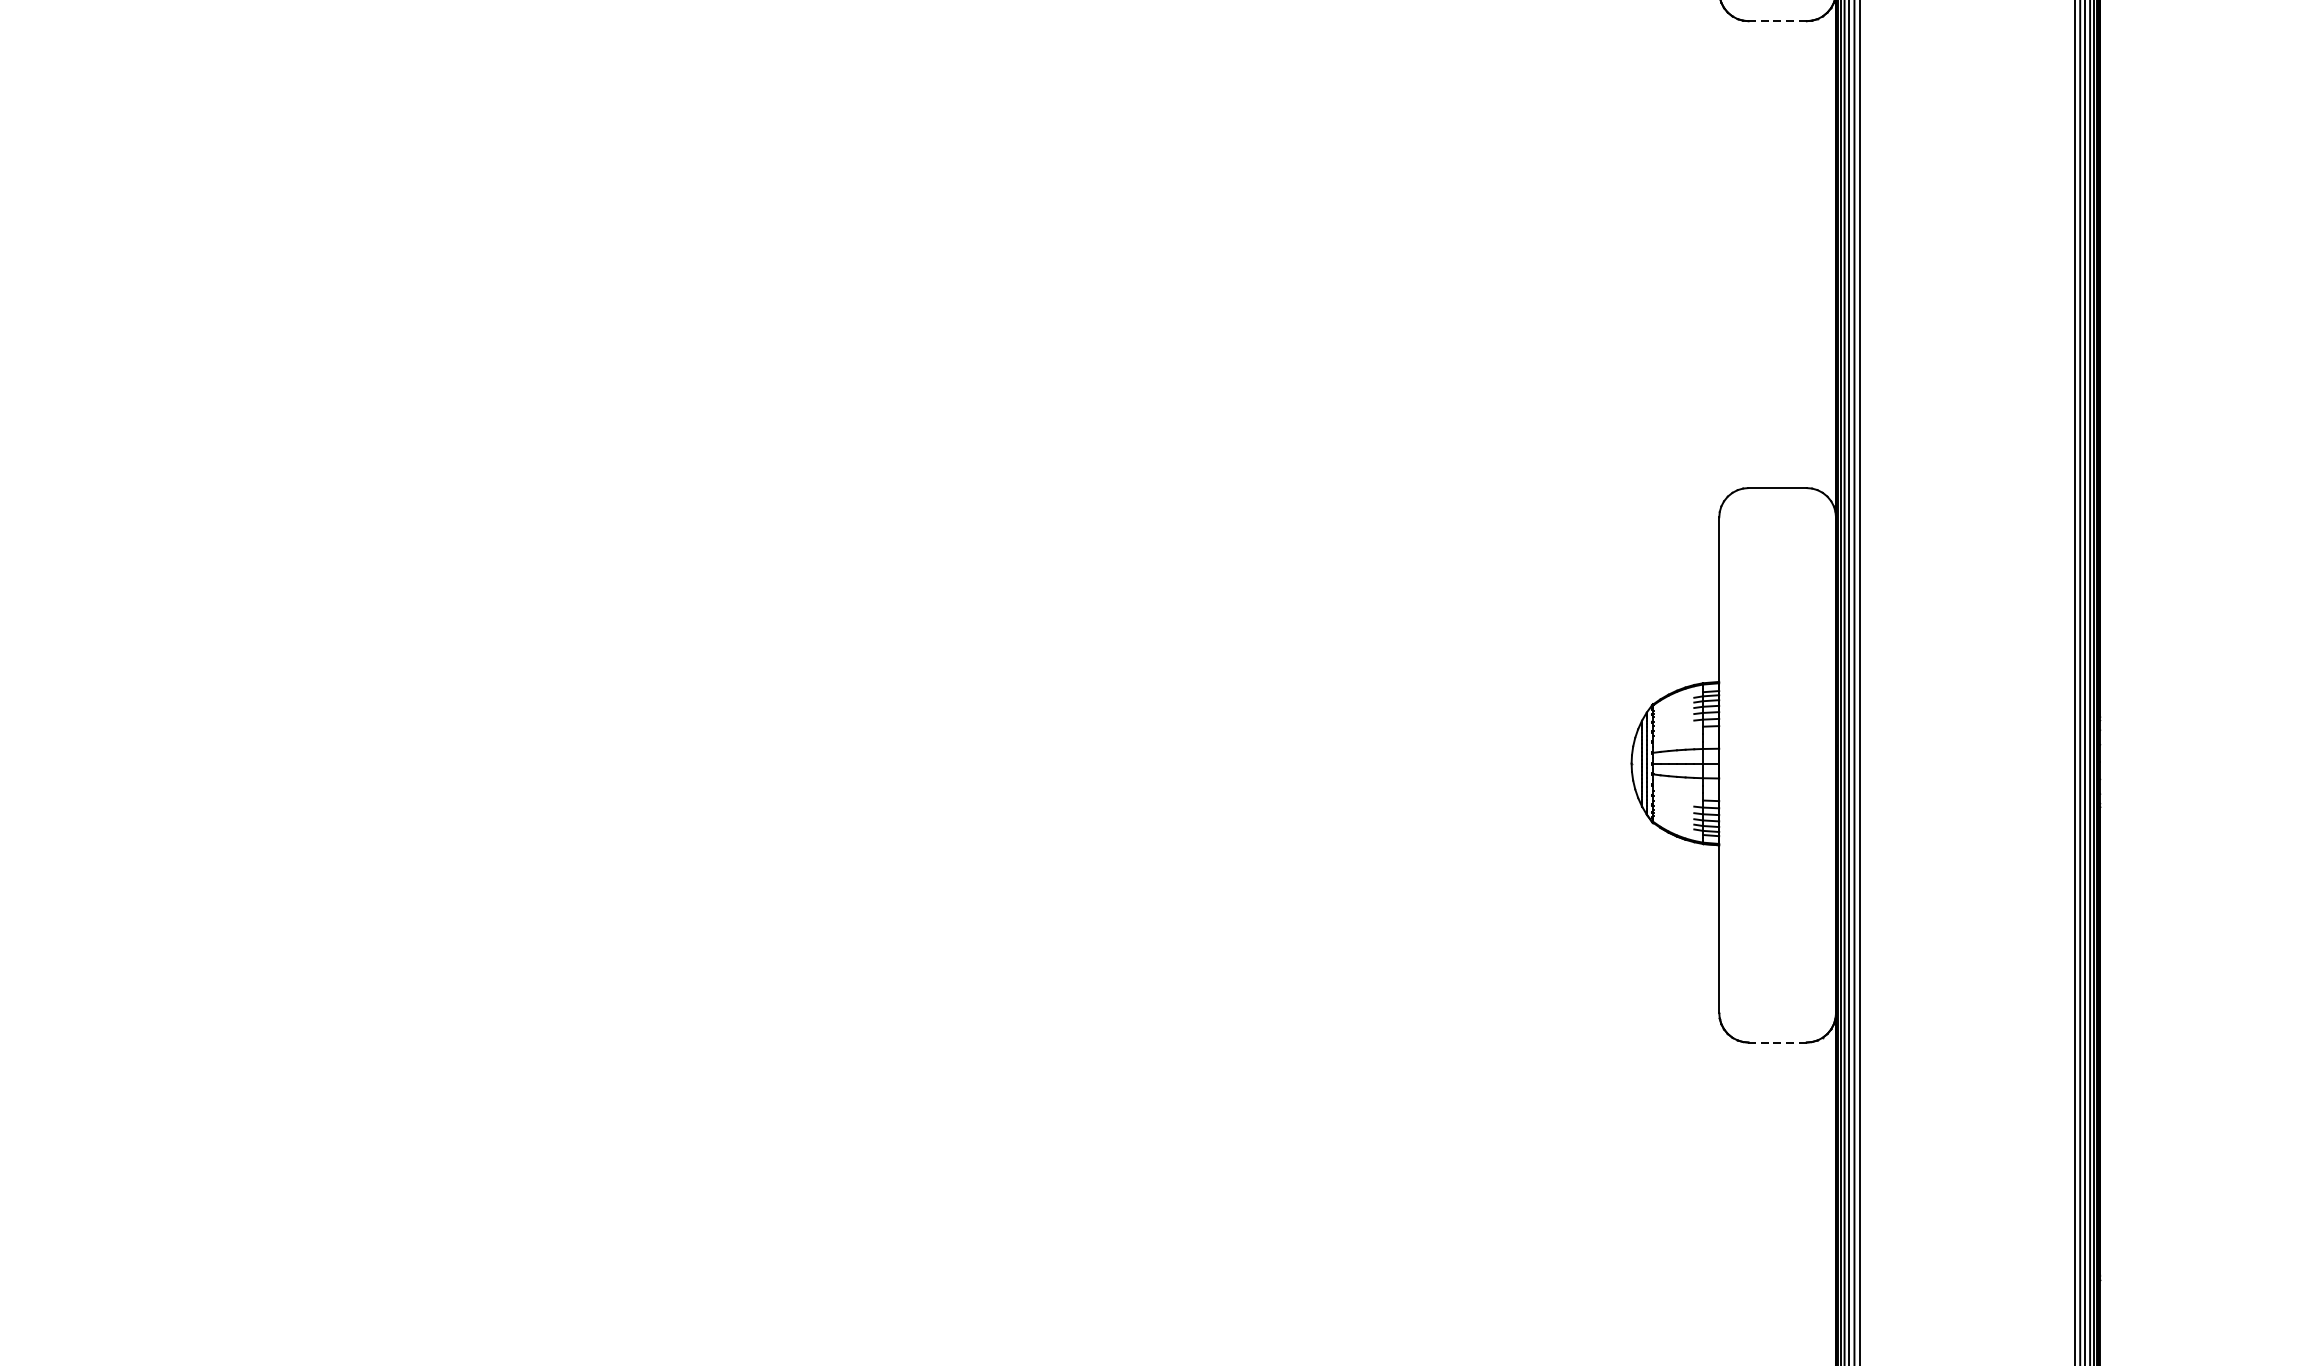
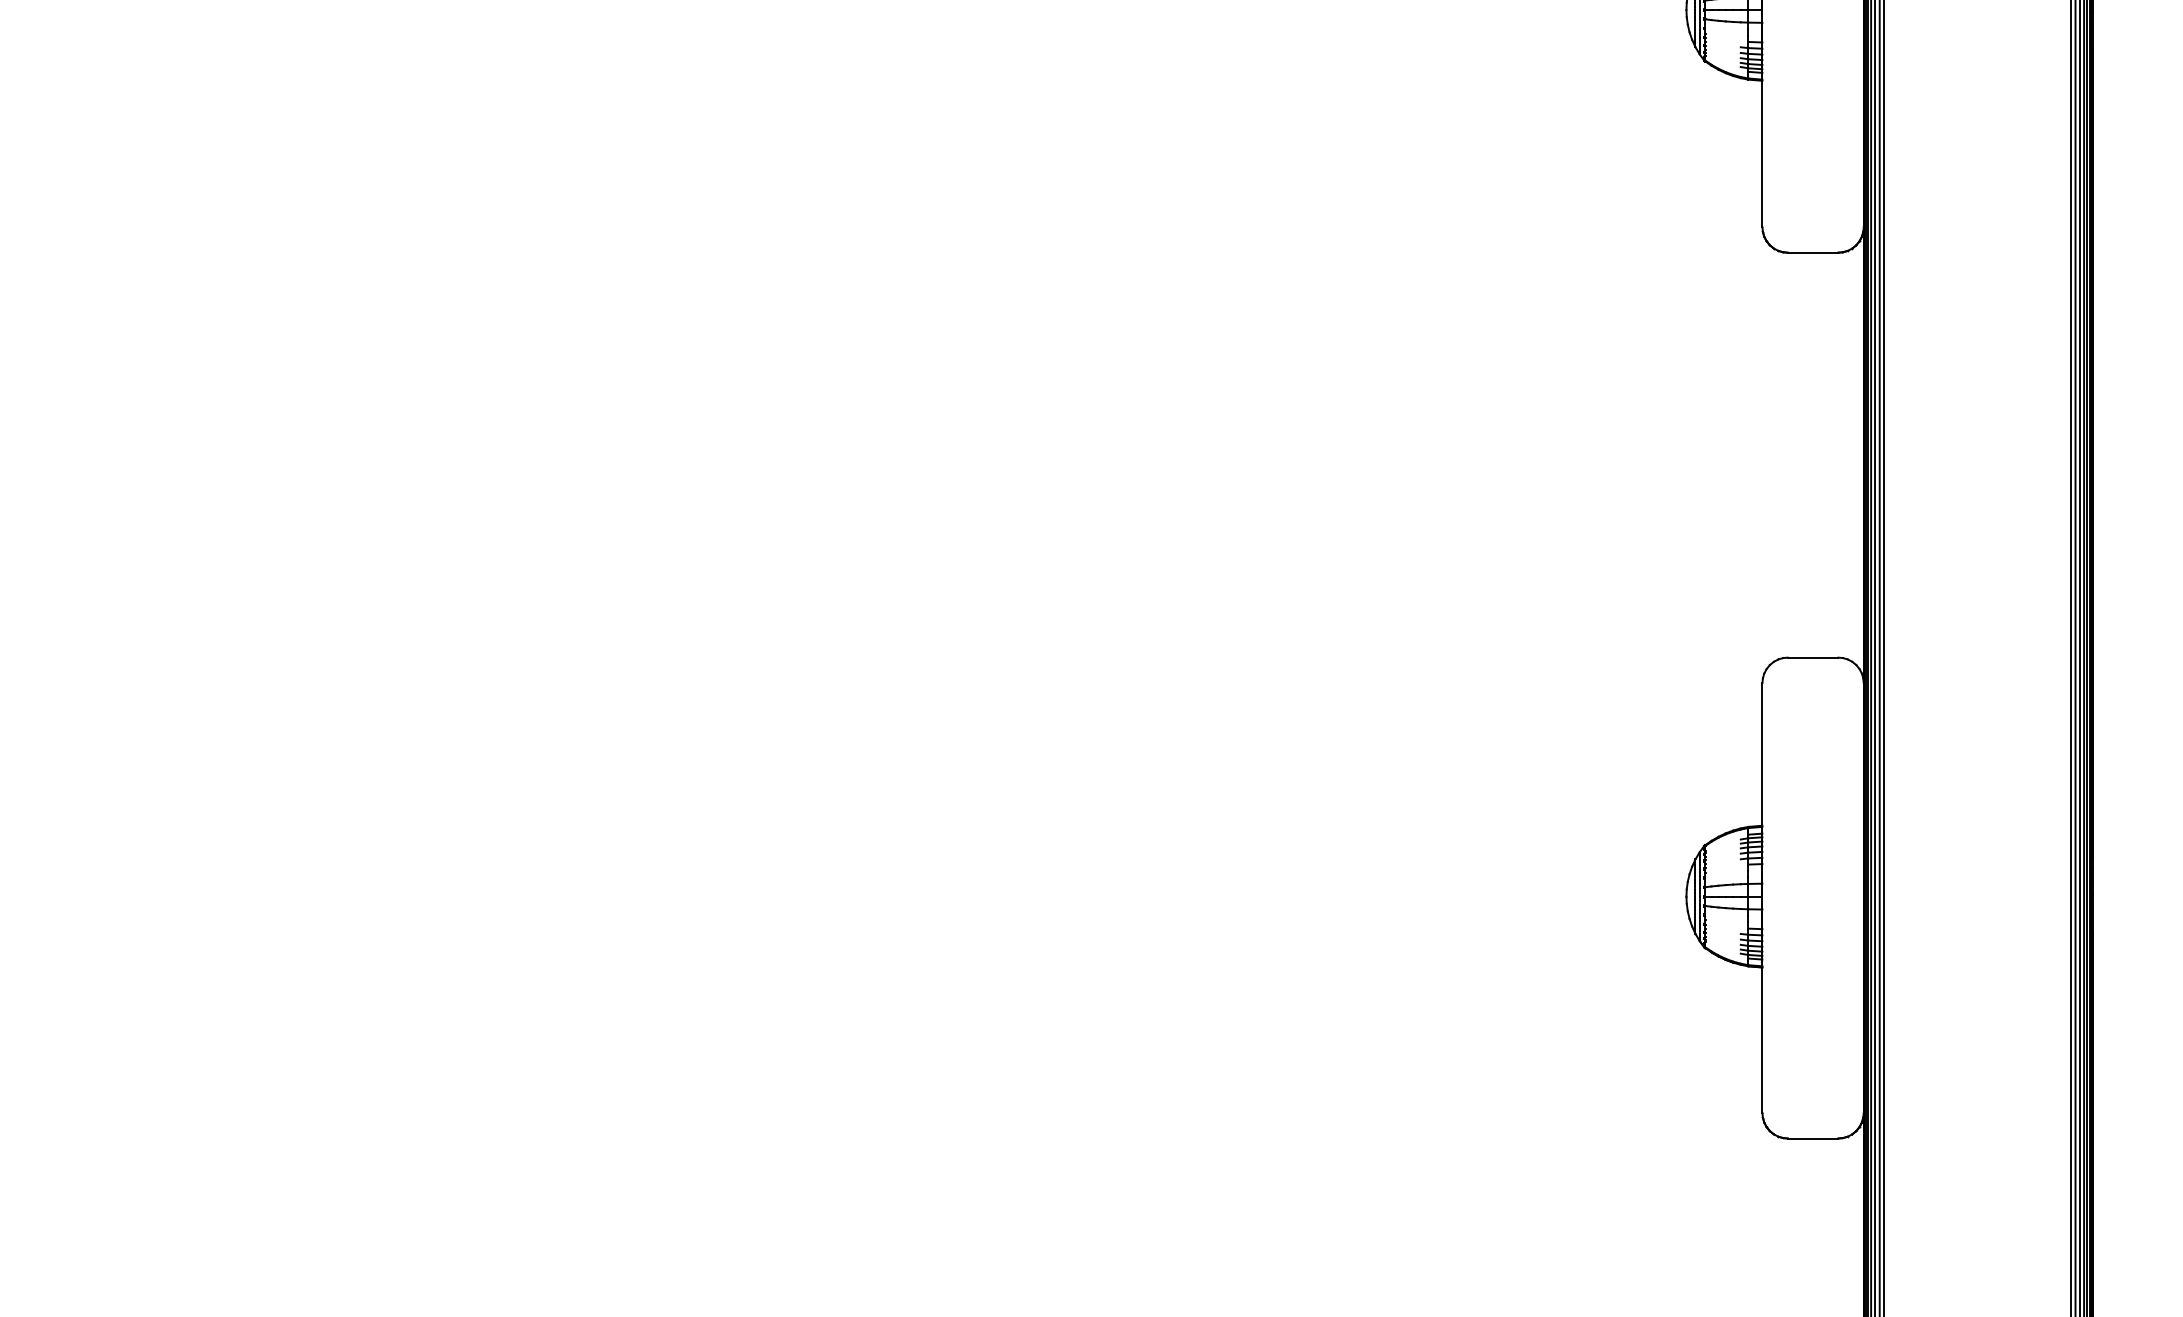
line: (1776, 20) -> (1812, 252), dashed -> solid
line: (1776, 1042) -> (1812, 1138), dashed -> solid

